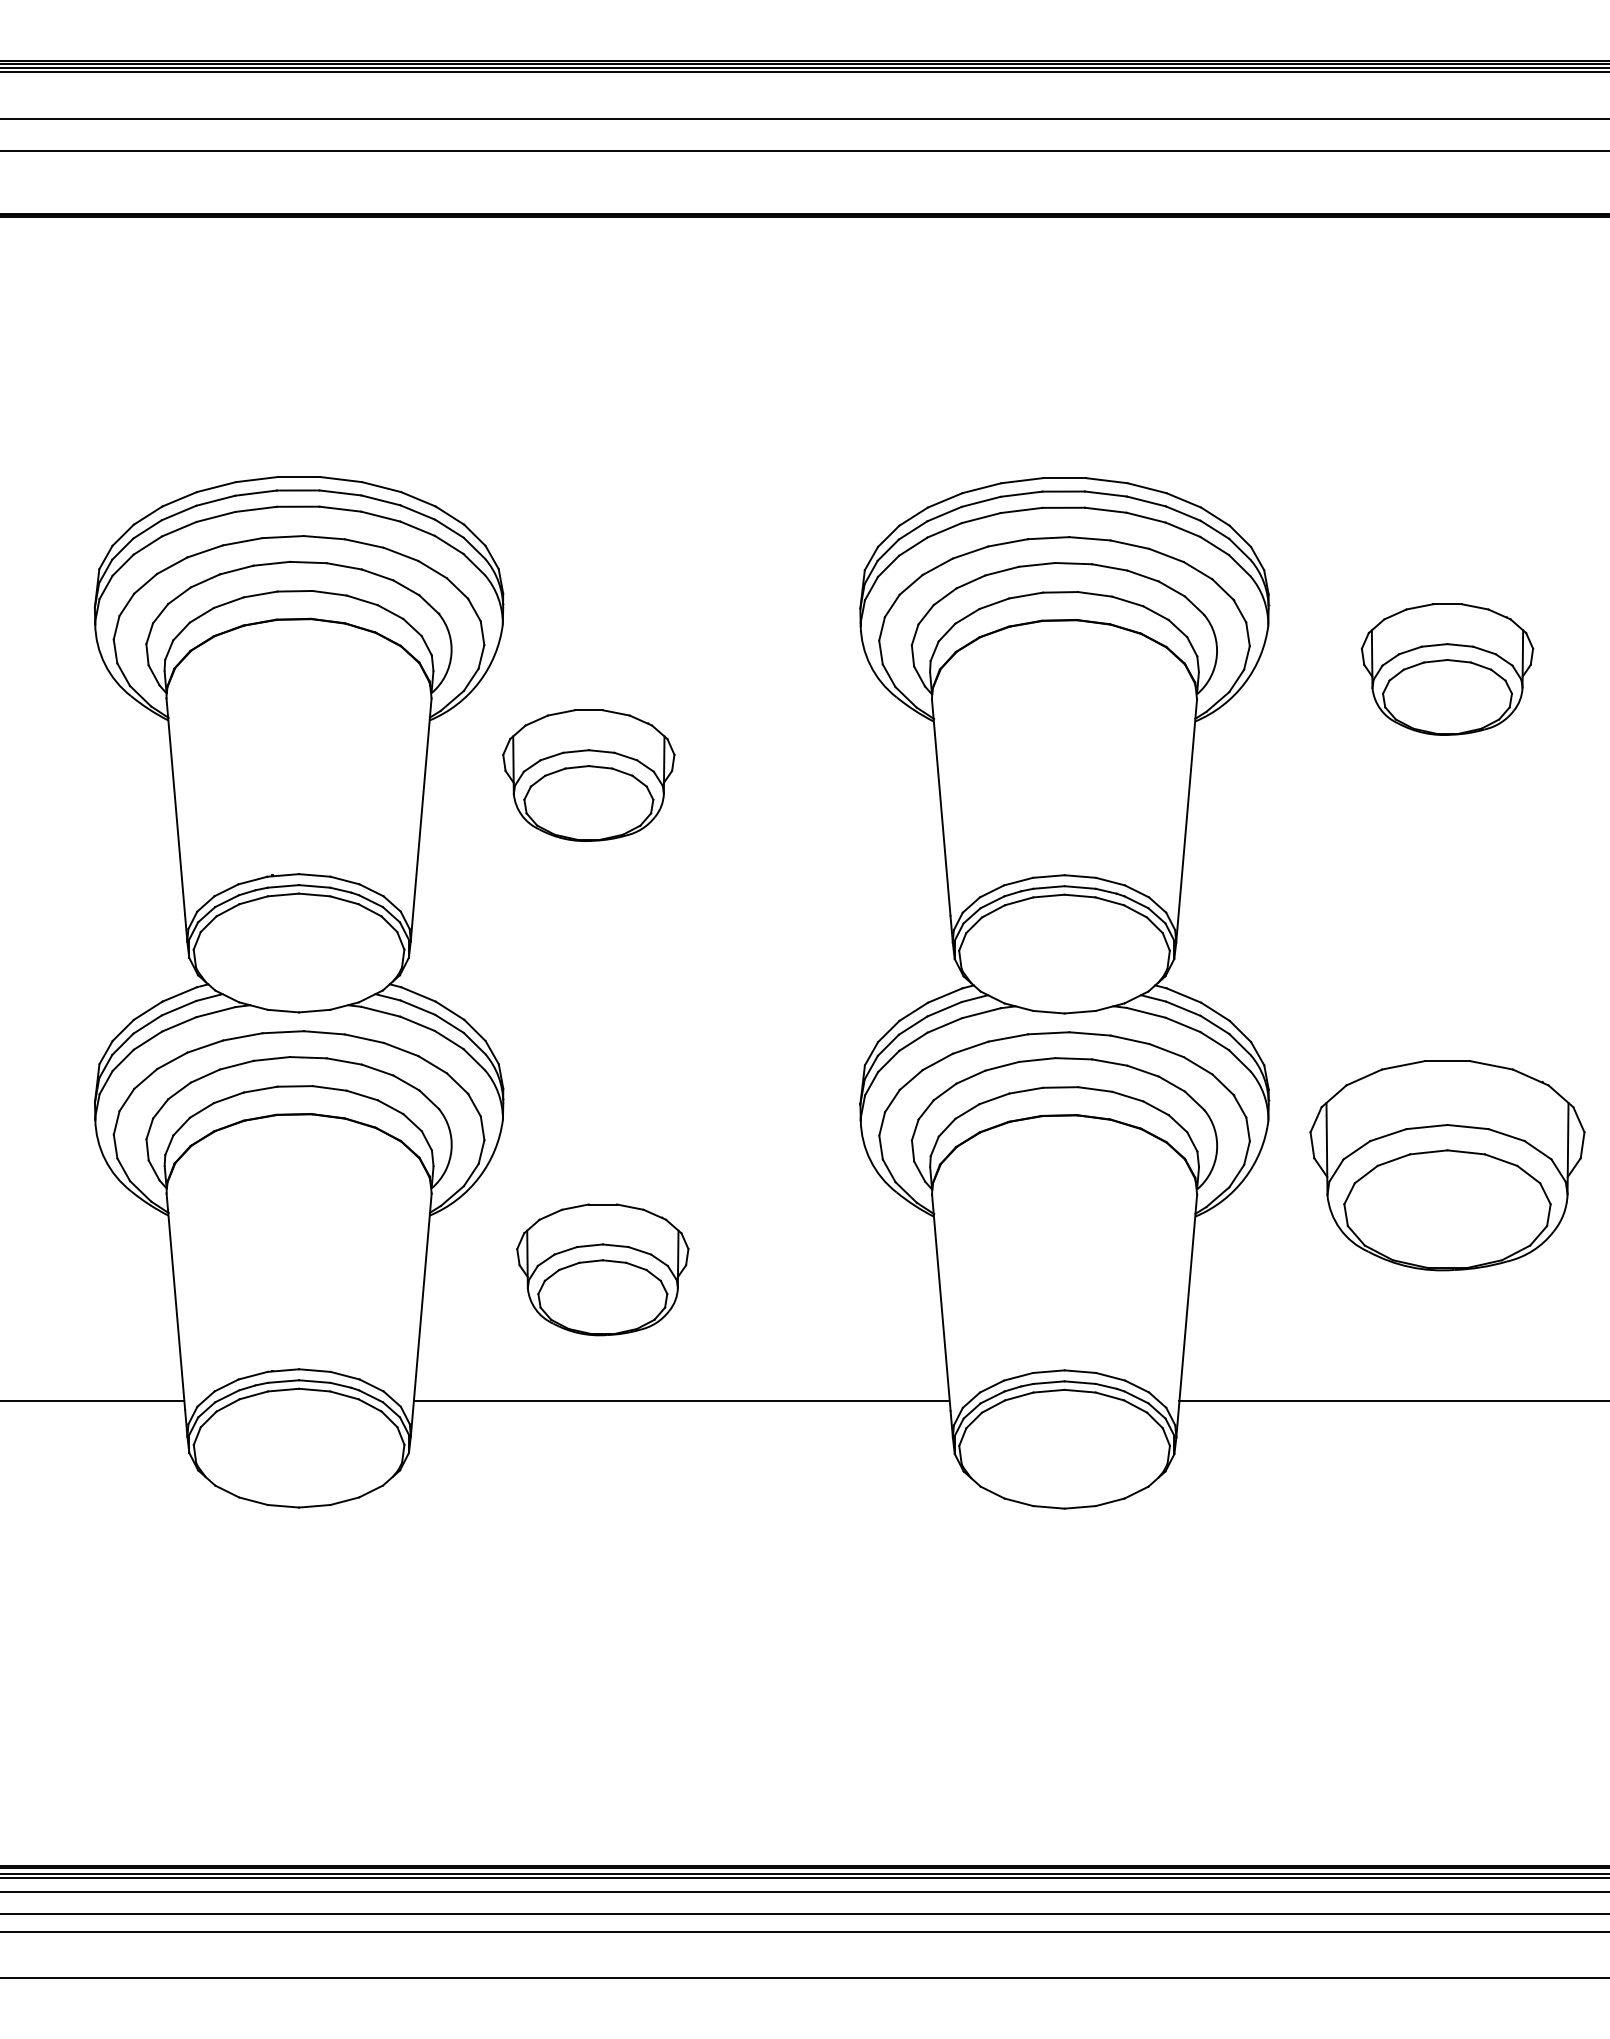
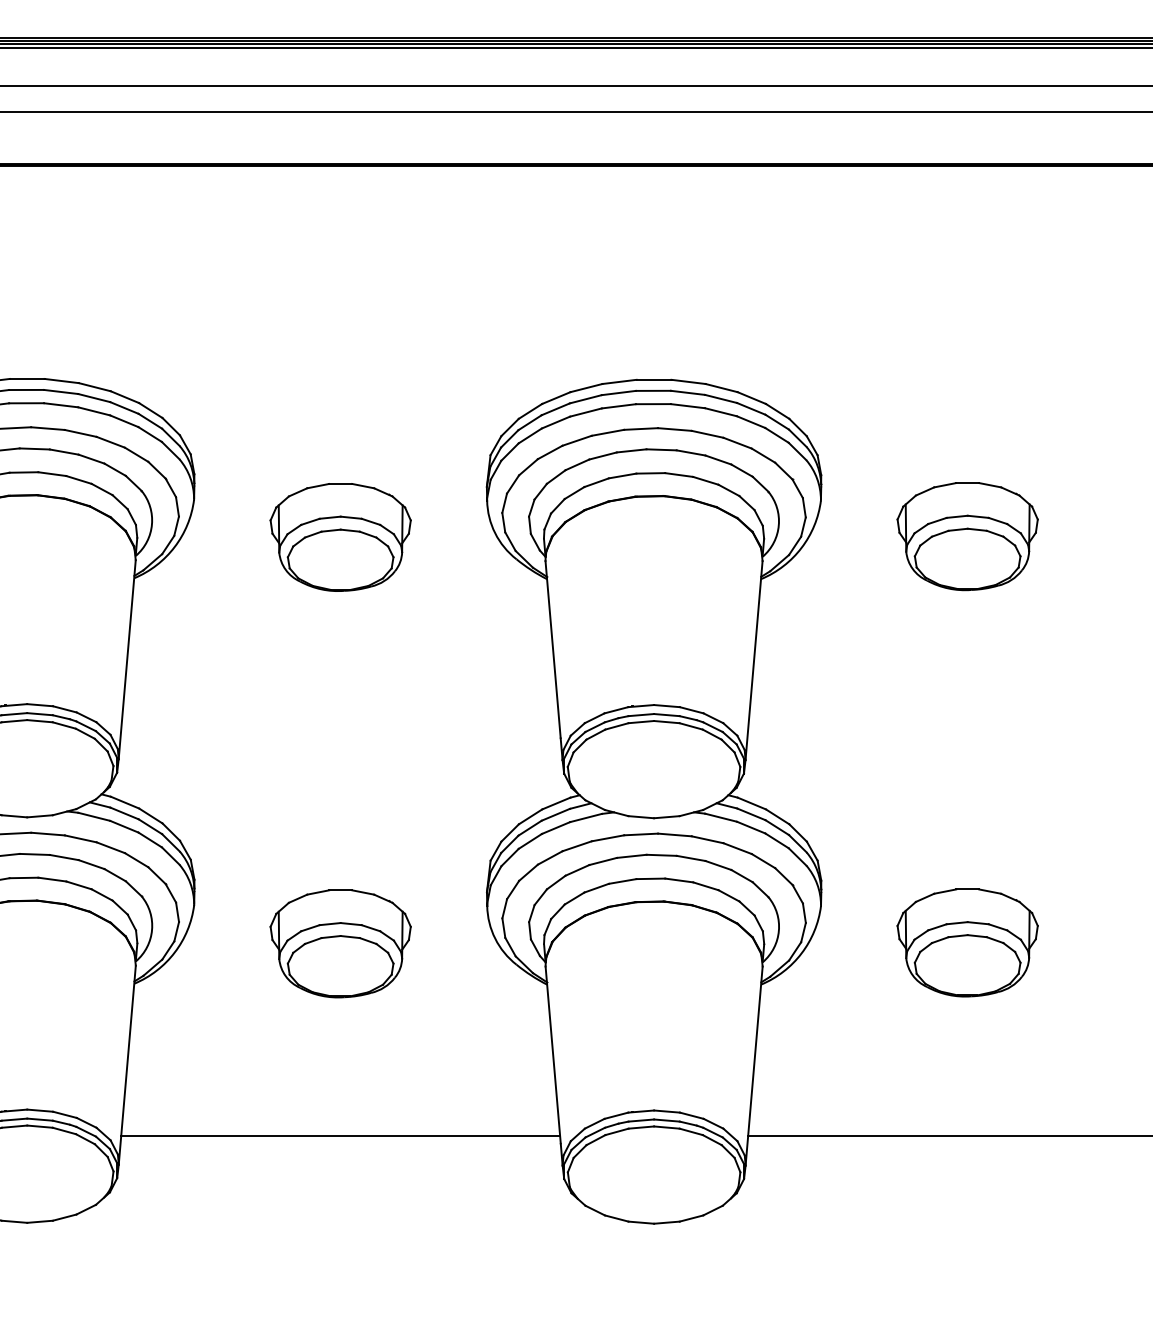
part: (588, 775) -> (340, 537), moved
part: (1447, 1165) -> (967, 942), size x0.62
part: (602, 1269) -> (340, 943), moved

